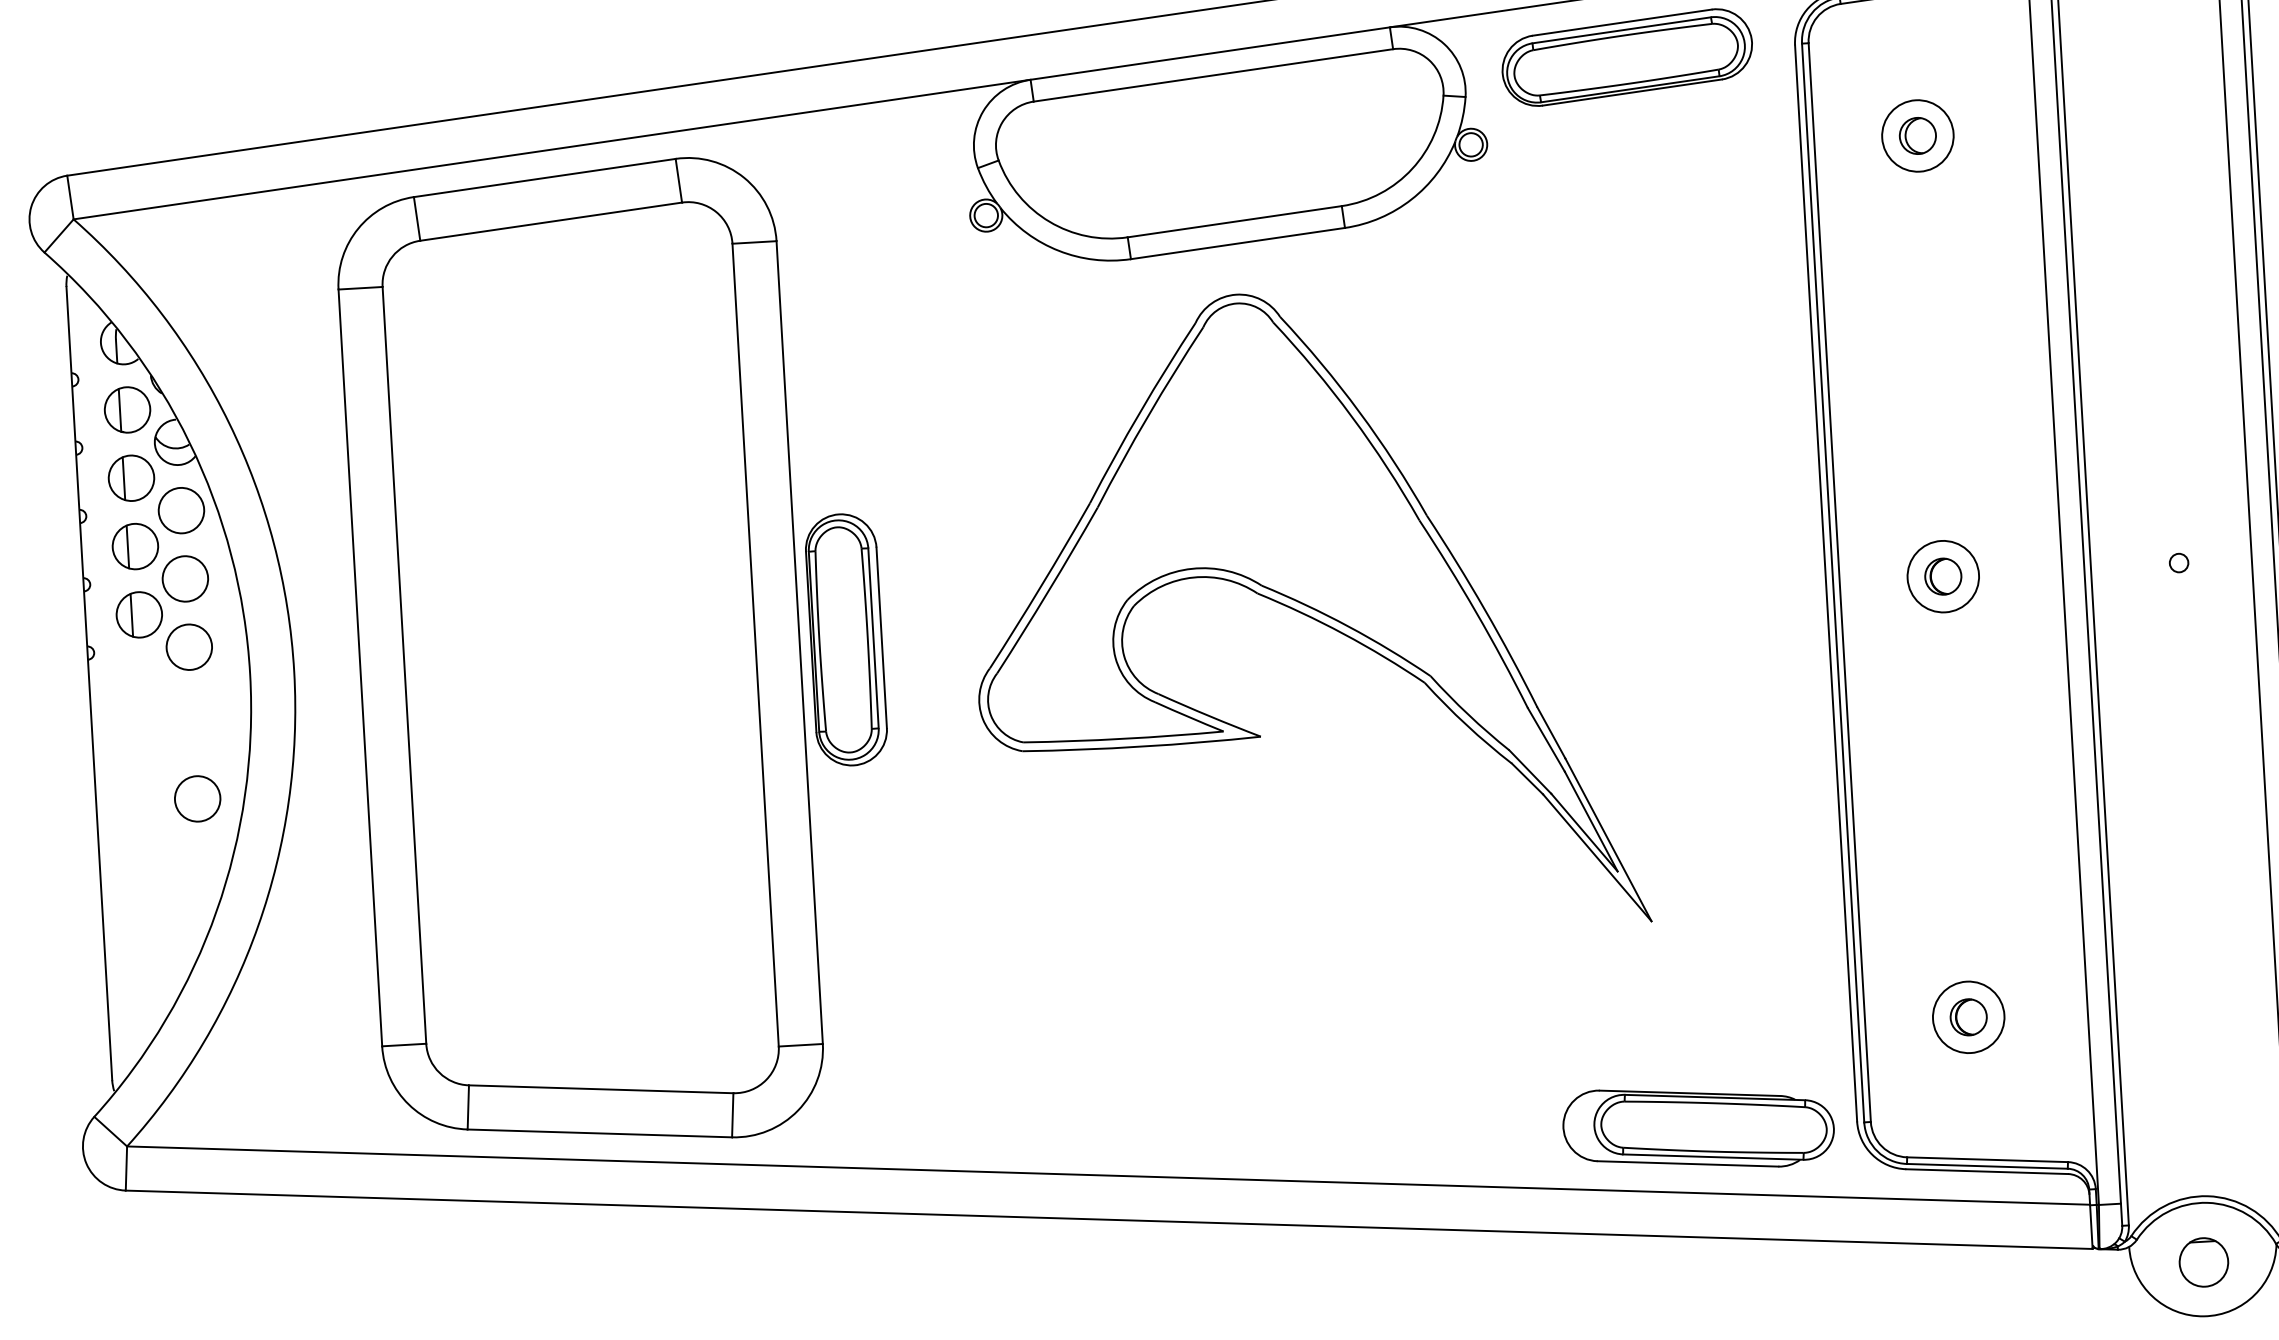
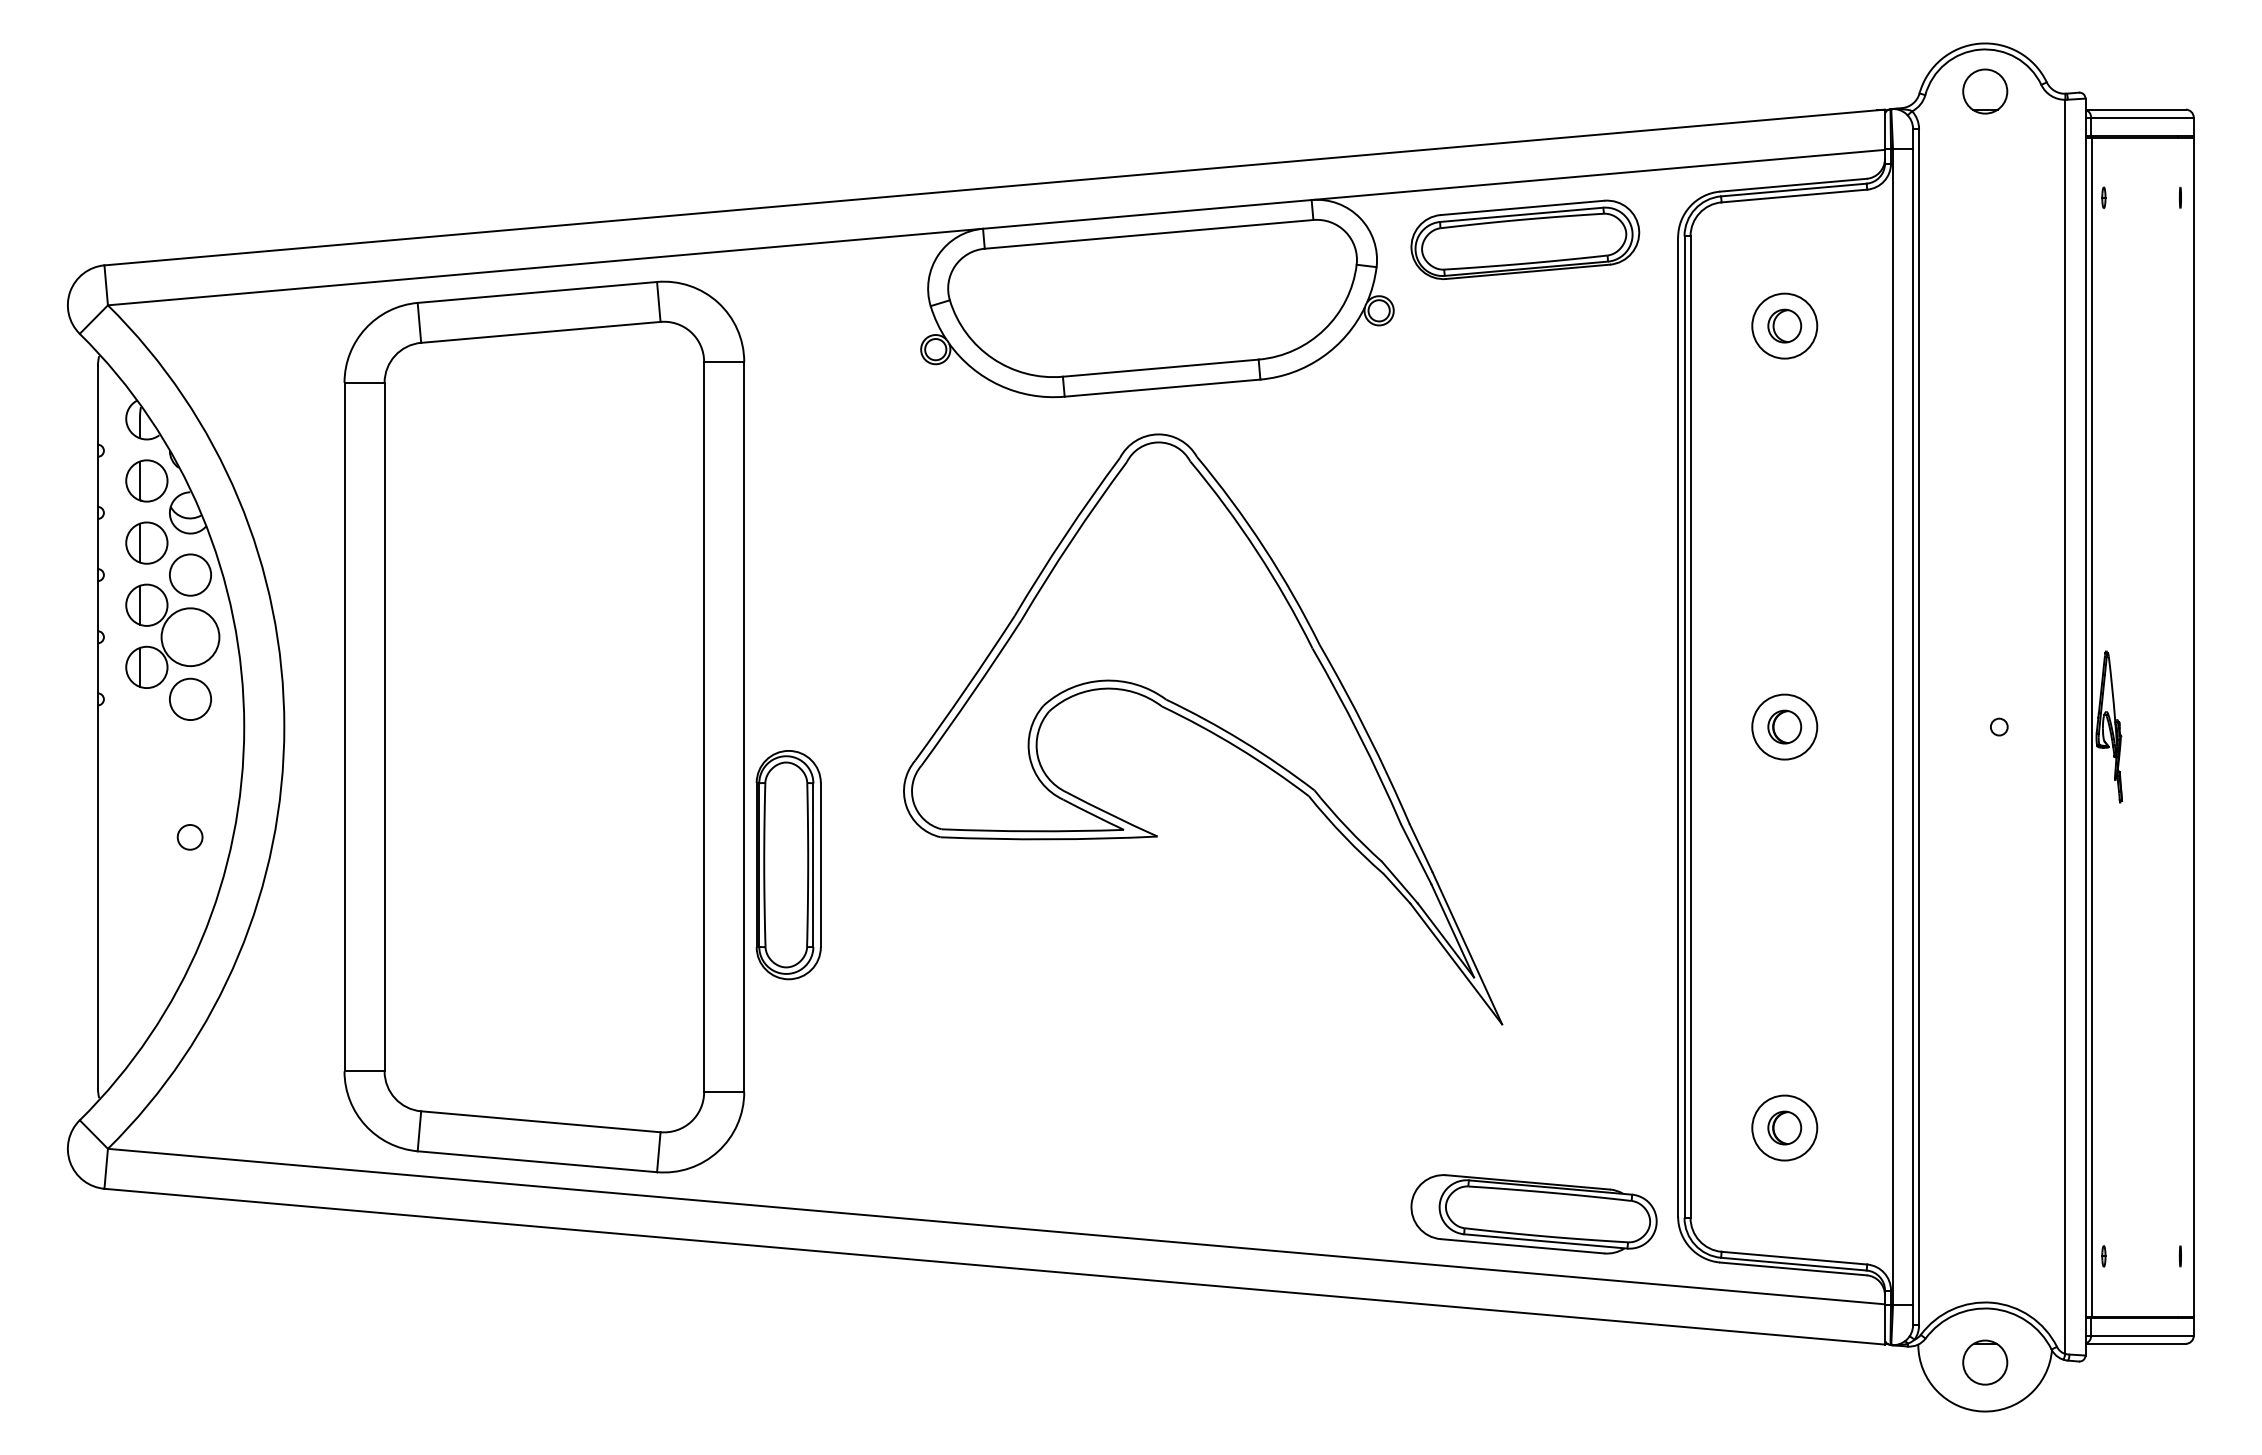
circle: (185, 578) -> (190, 636), size x1.4
part: (846, 640) -> (788, 865), moved
circle: (196, 799) -> (189, 837), size x0.6

